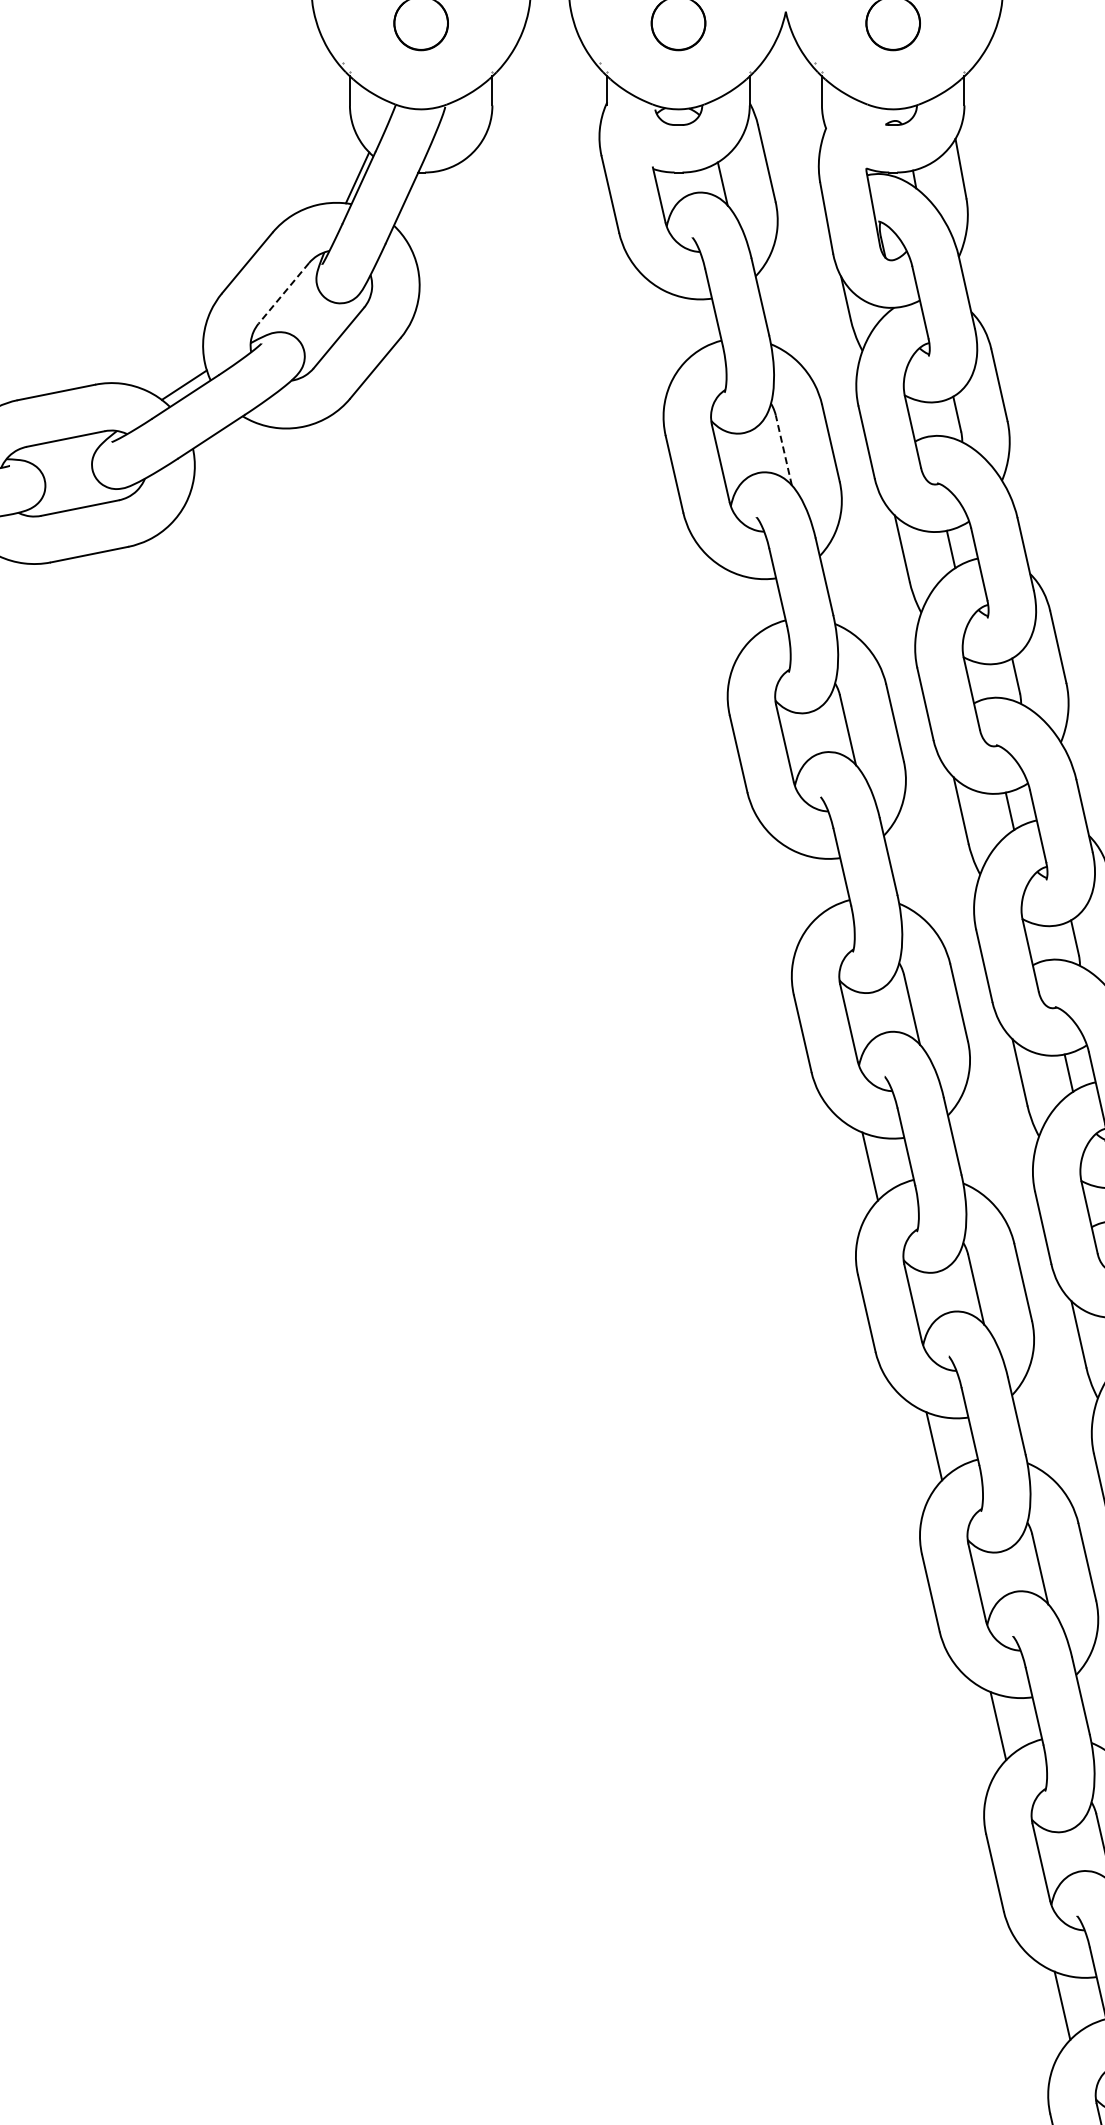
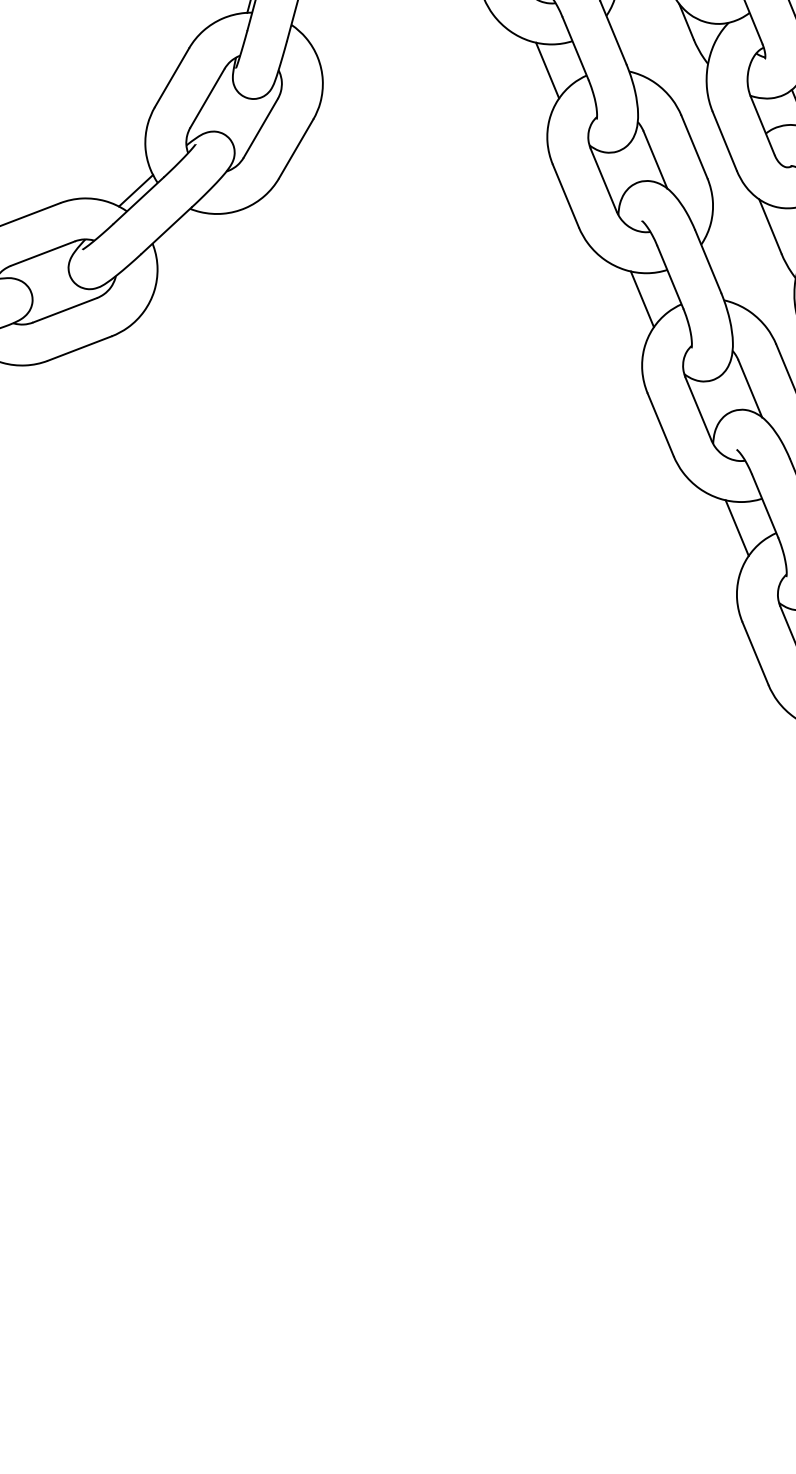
line: (283, 293) -> (207, 98), dashed -> solid
line: (677, 327) -> (547, 70), added
line: (783, 450) -> (655, 160), dashed -> solid
line: (741, 607) -> (642, 299), added
line: (805, 886) -> (736, 527), added

